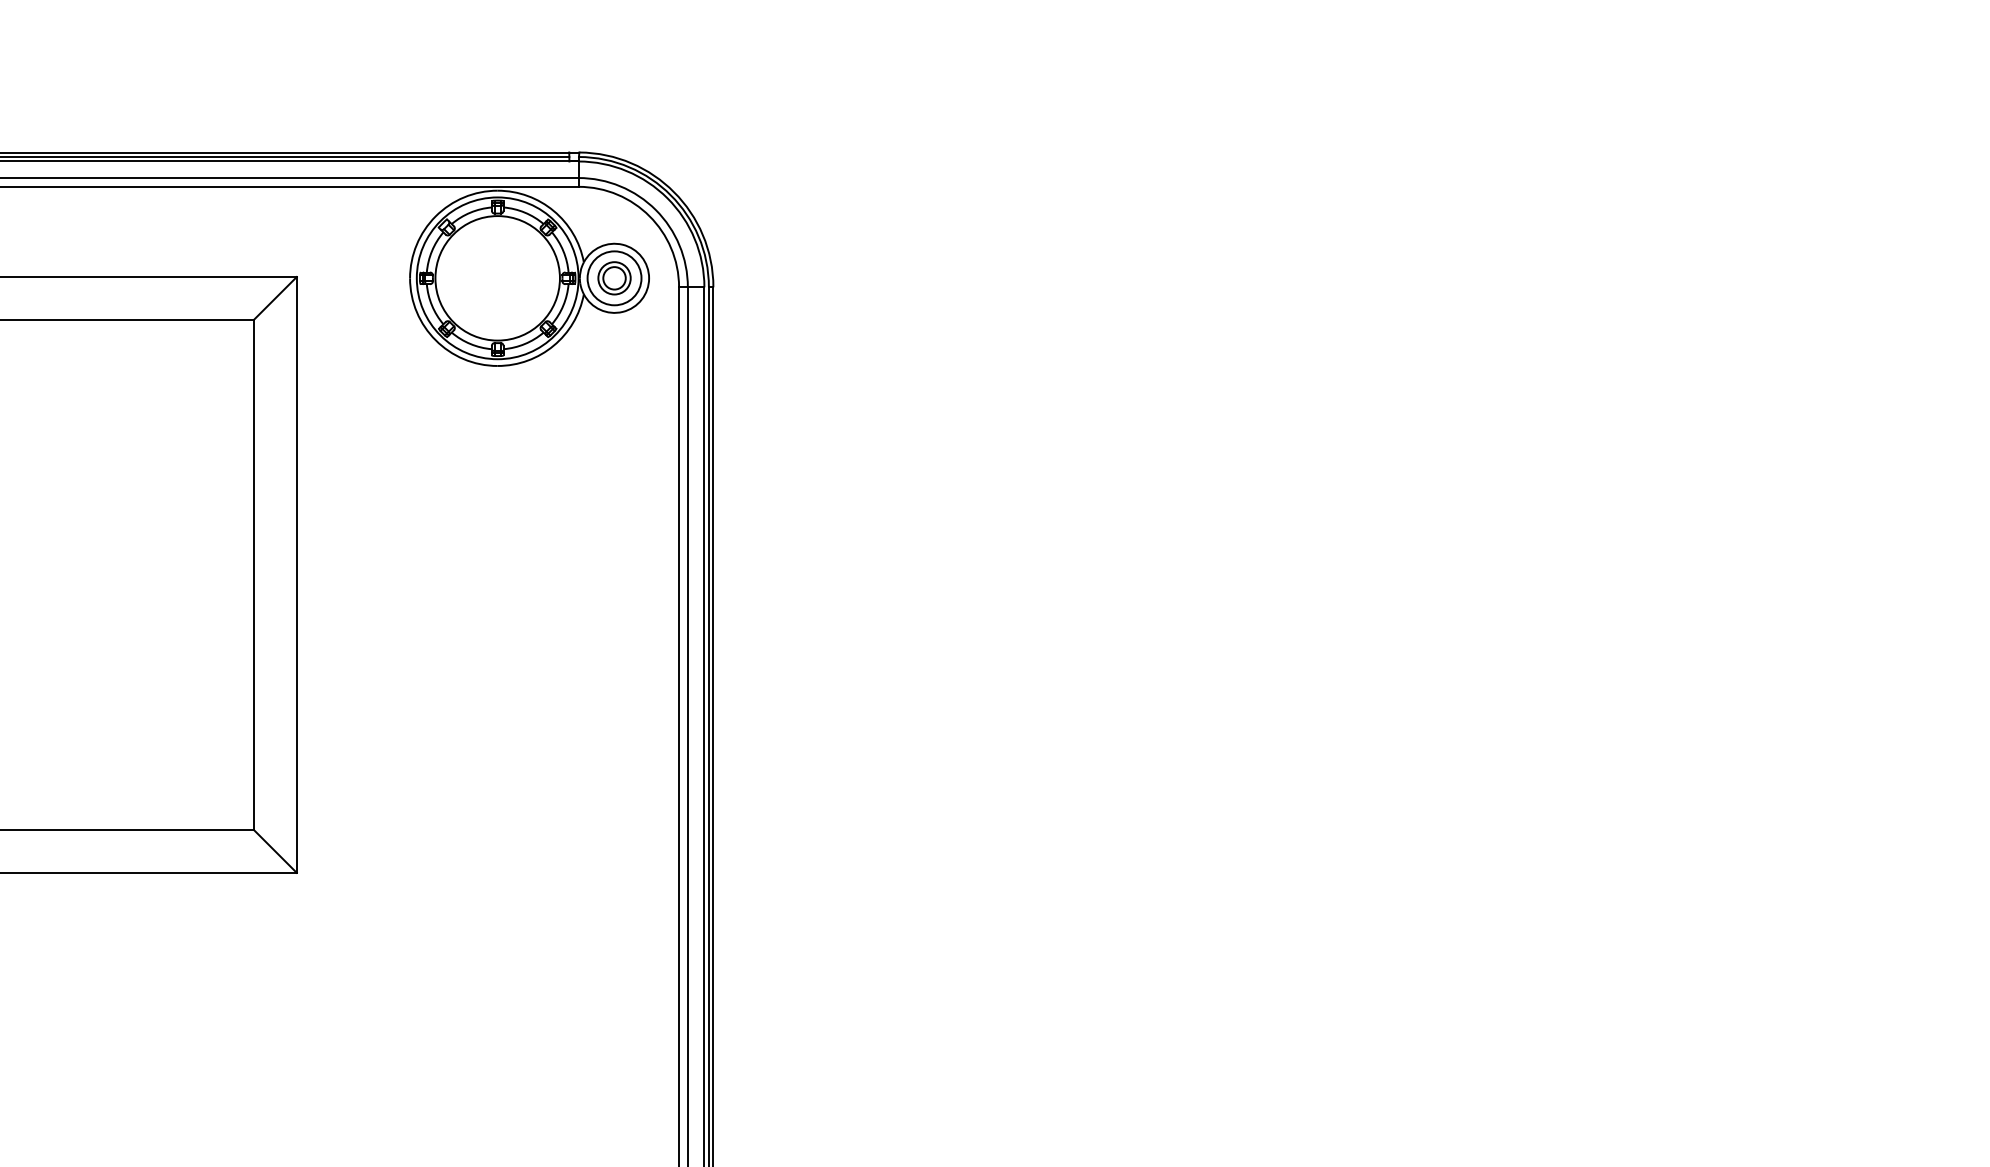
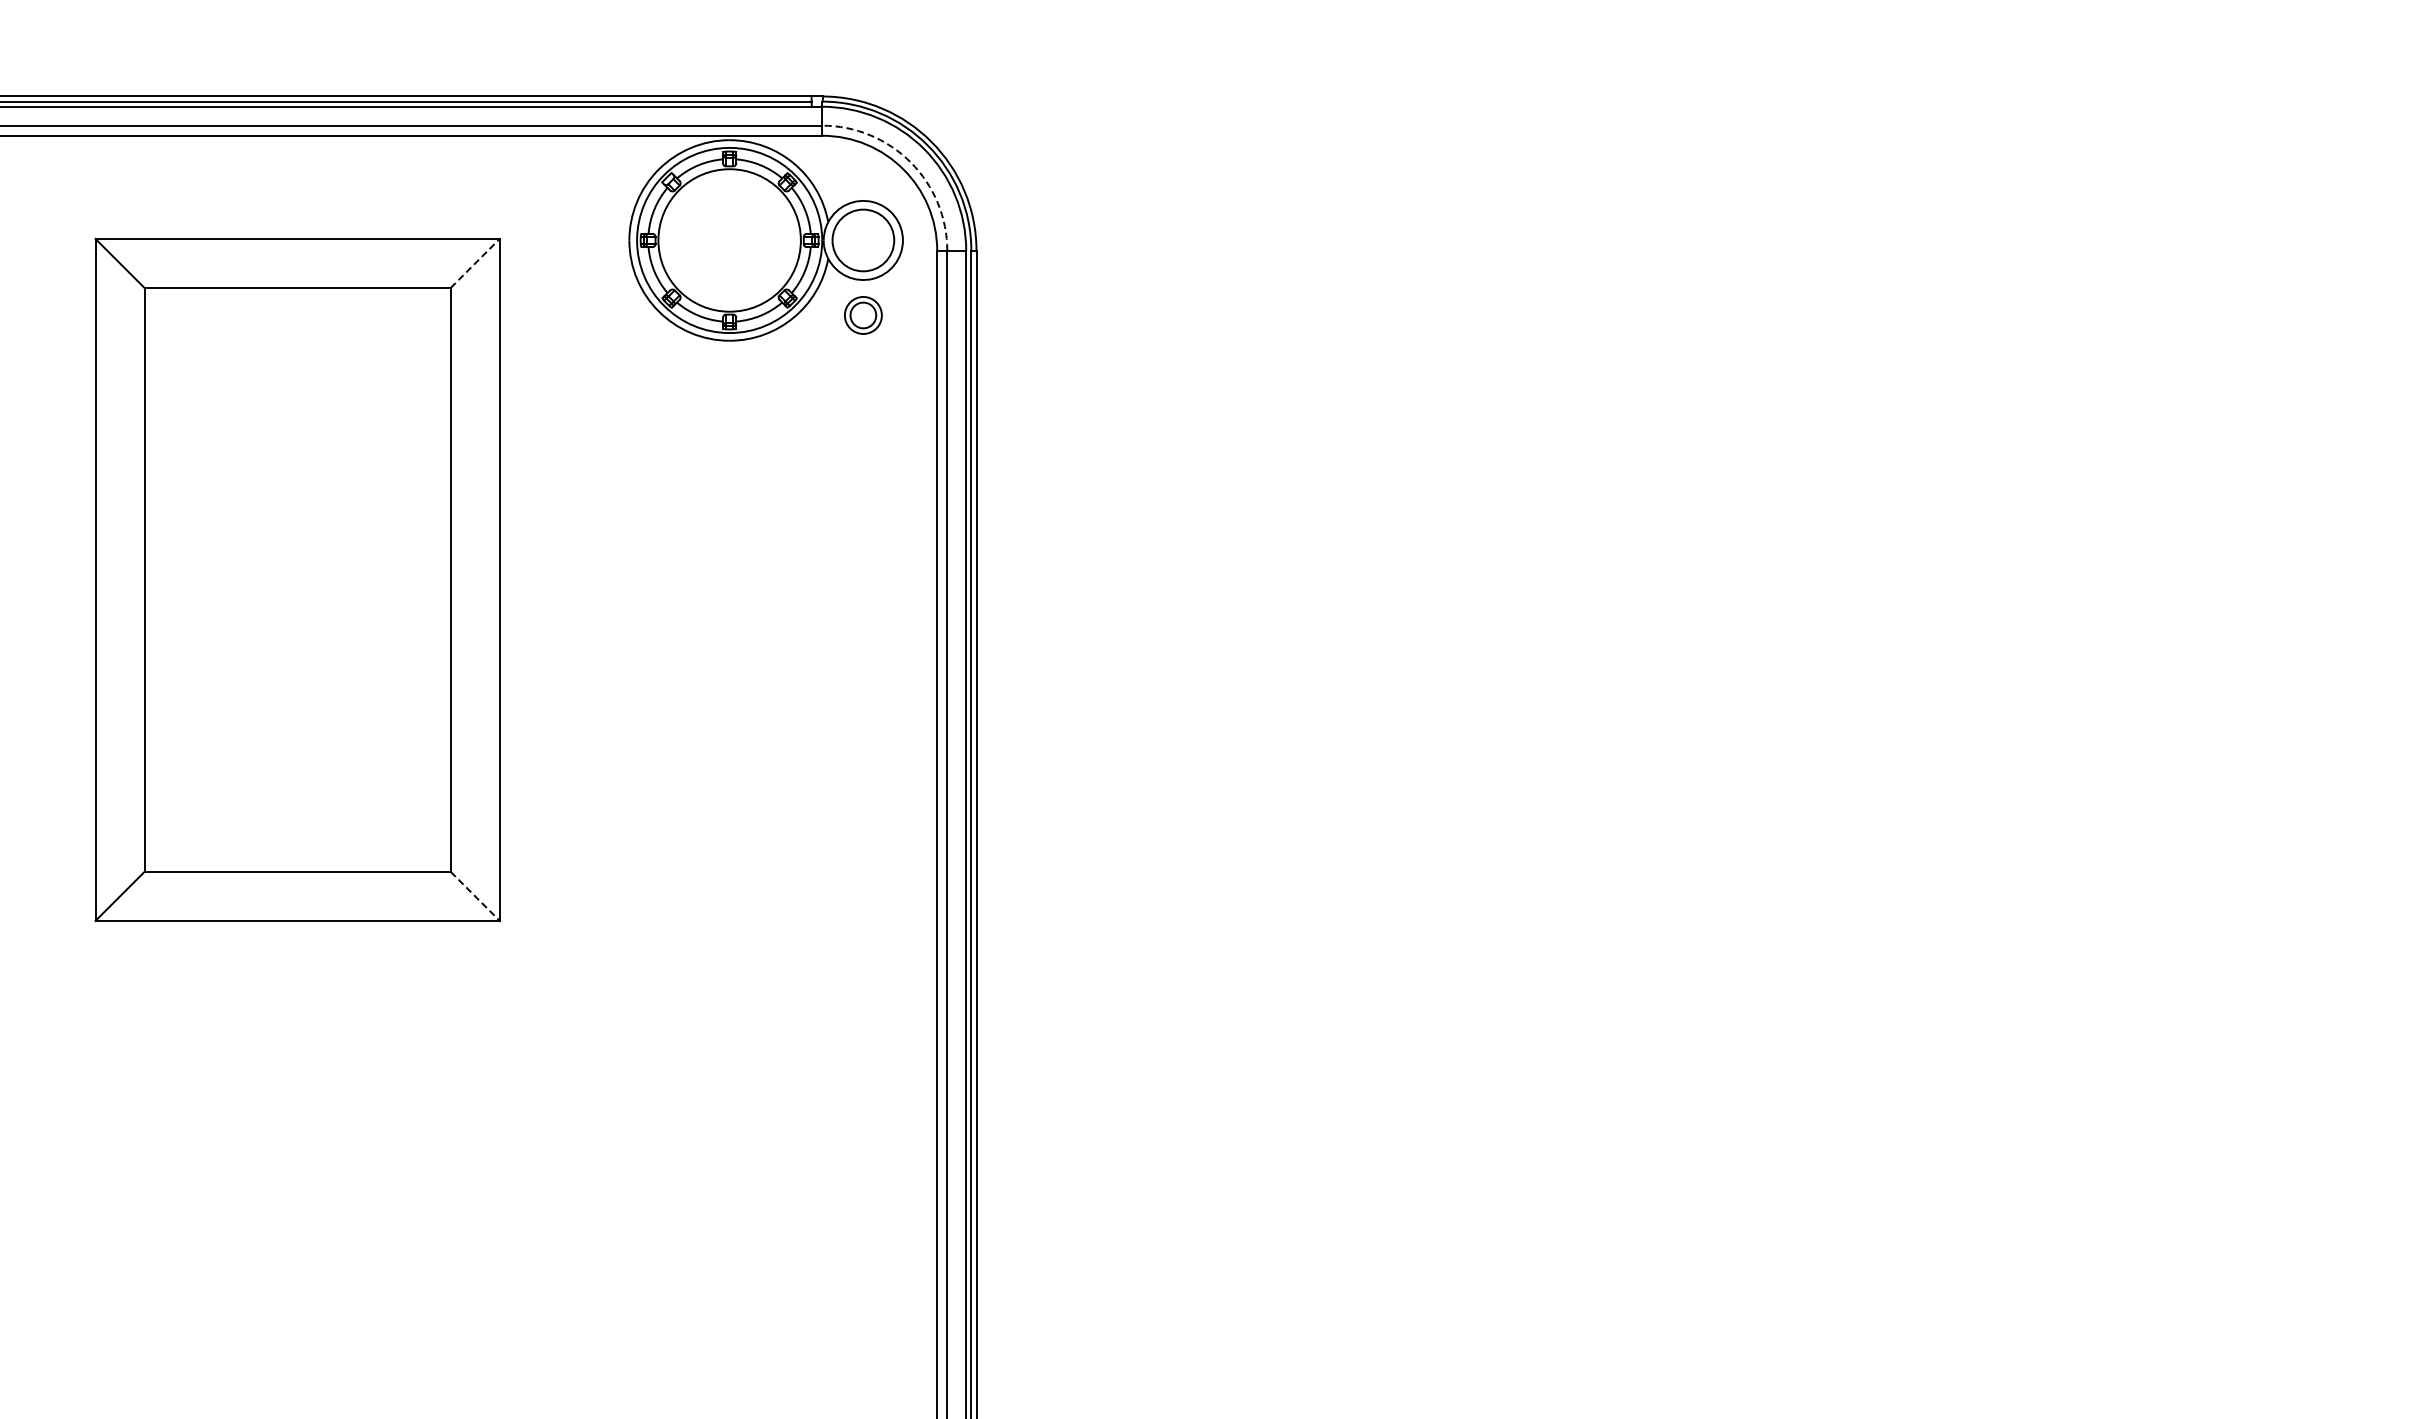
arc: (655, 210) -> (910, 162), solid -> dashed
part: (614, 278) -> (863, 315), moved
line: (275, 298) -> (475, 263), solid -> dashed
line: (275, 851) -> (475, 896), solid -> dashed

